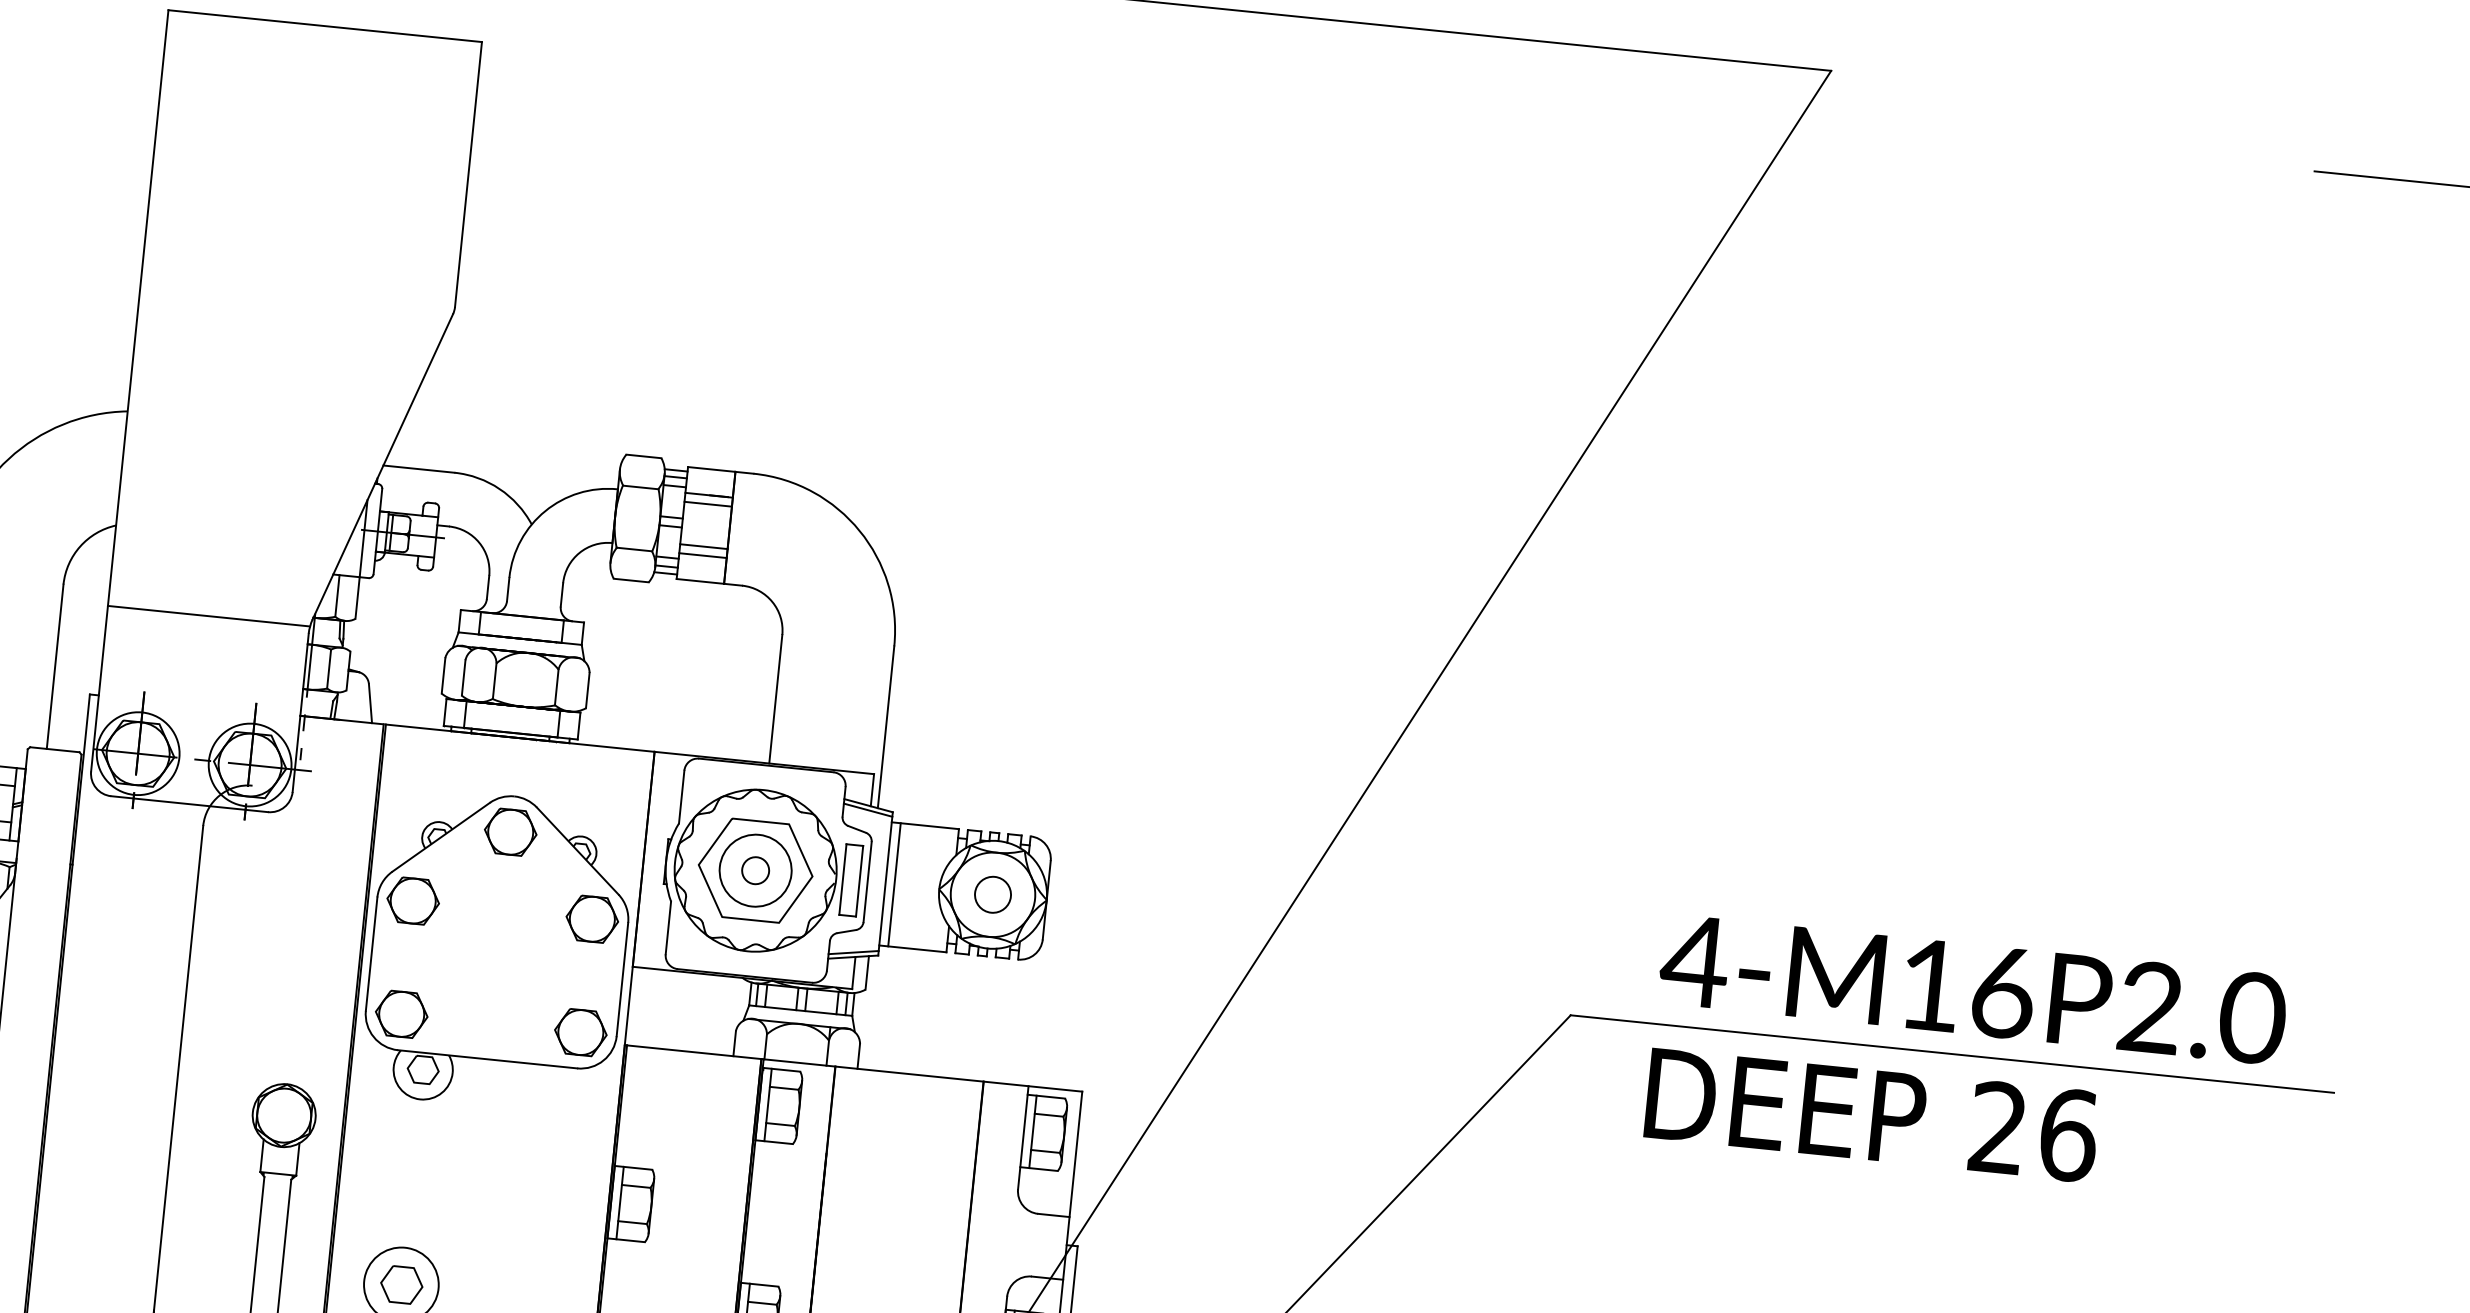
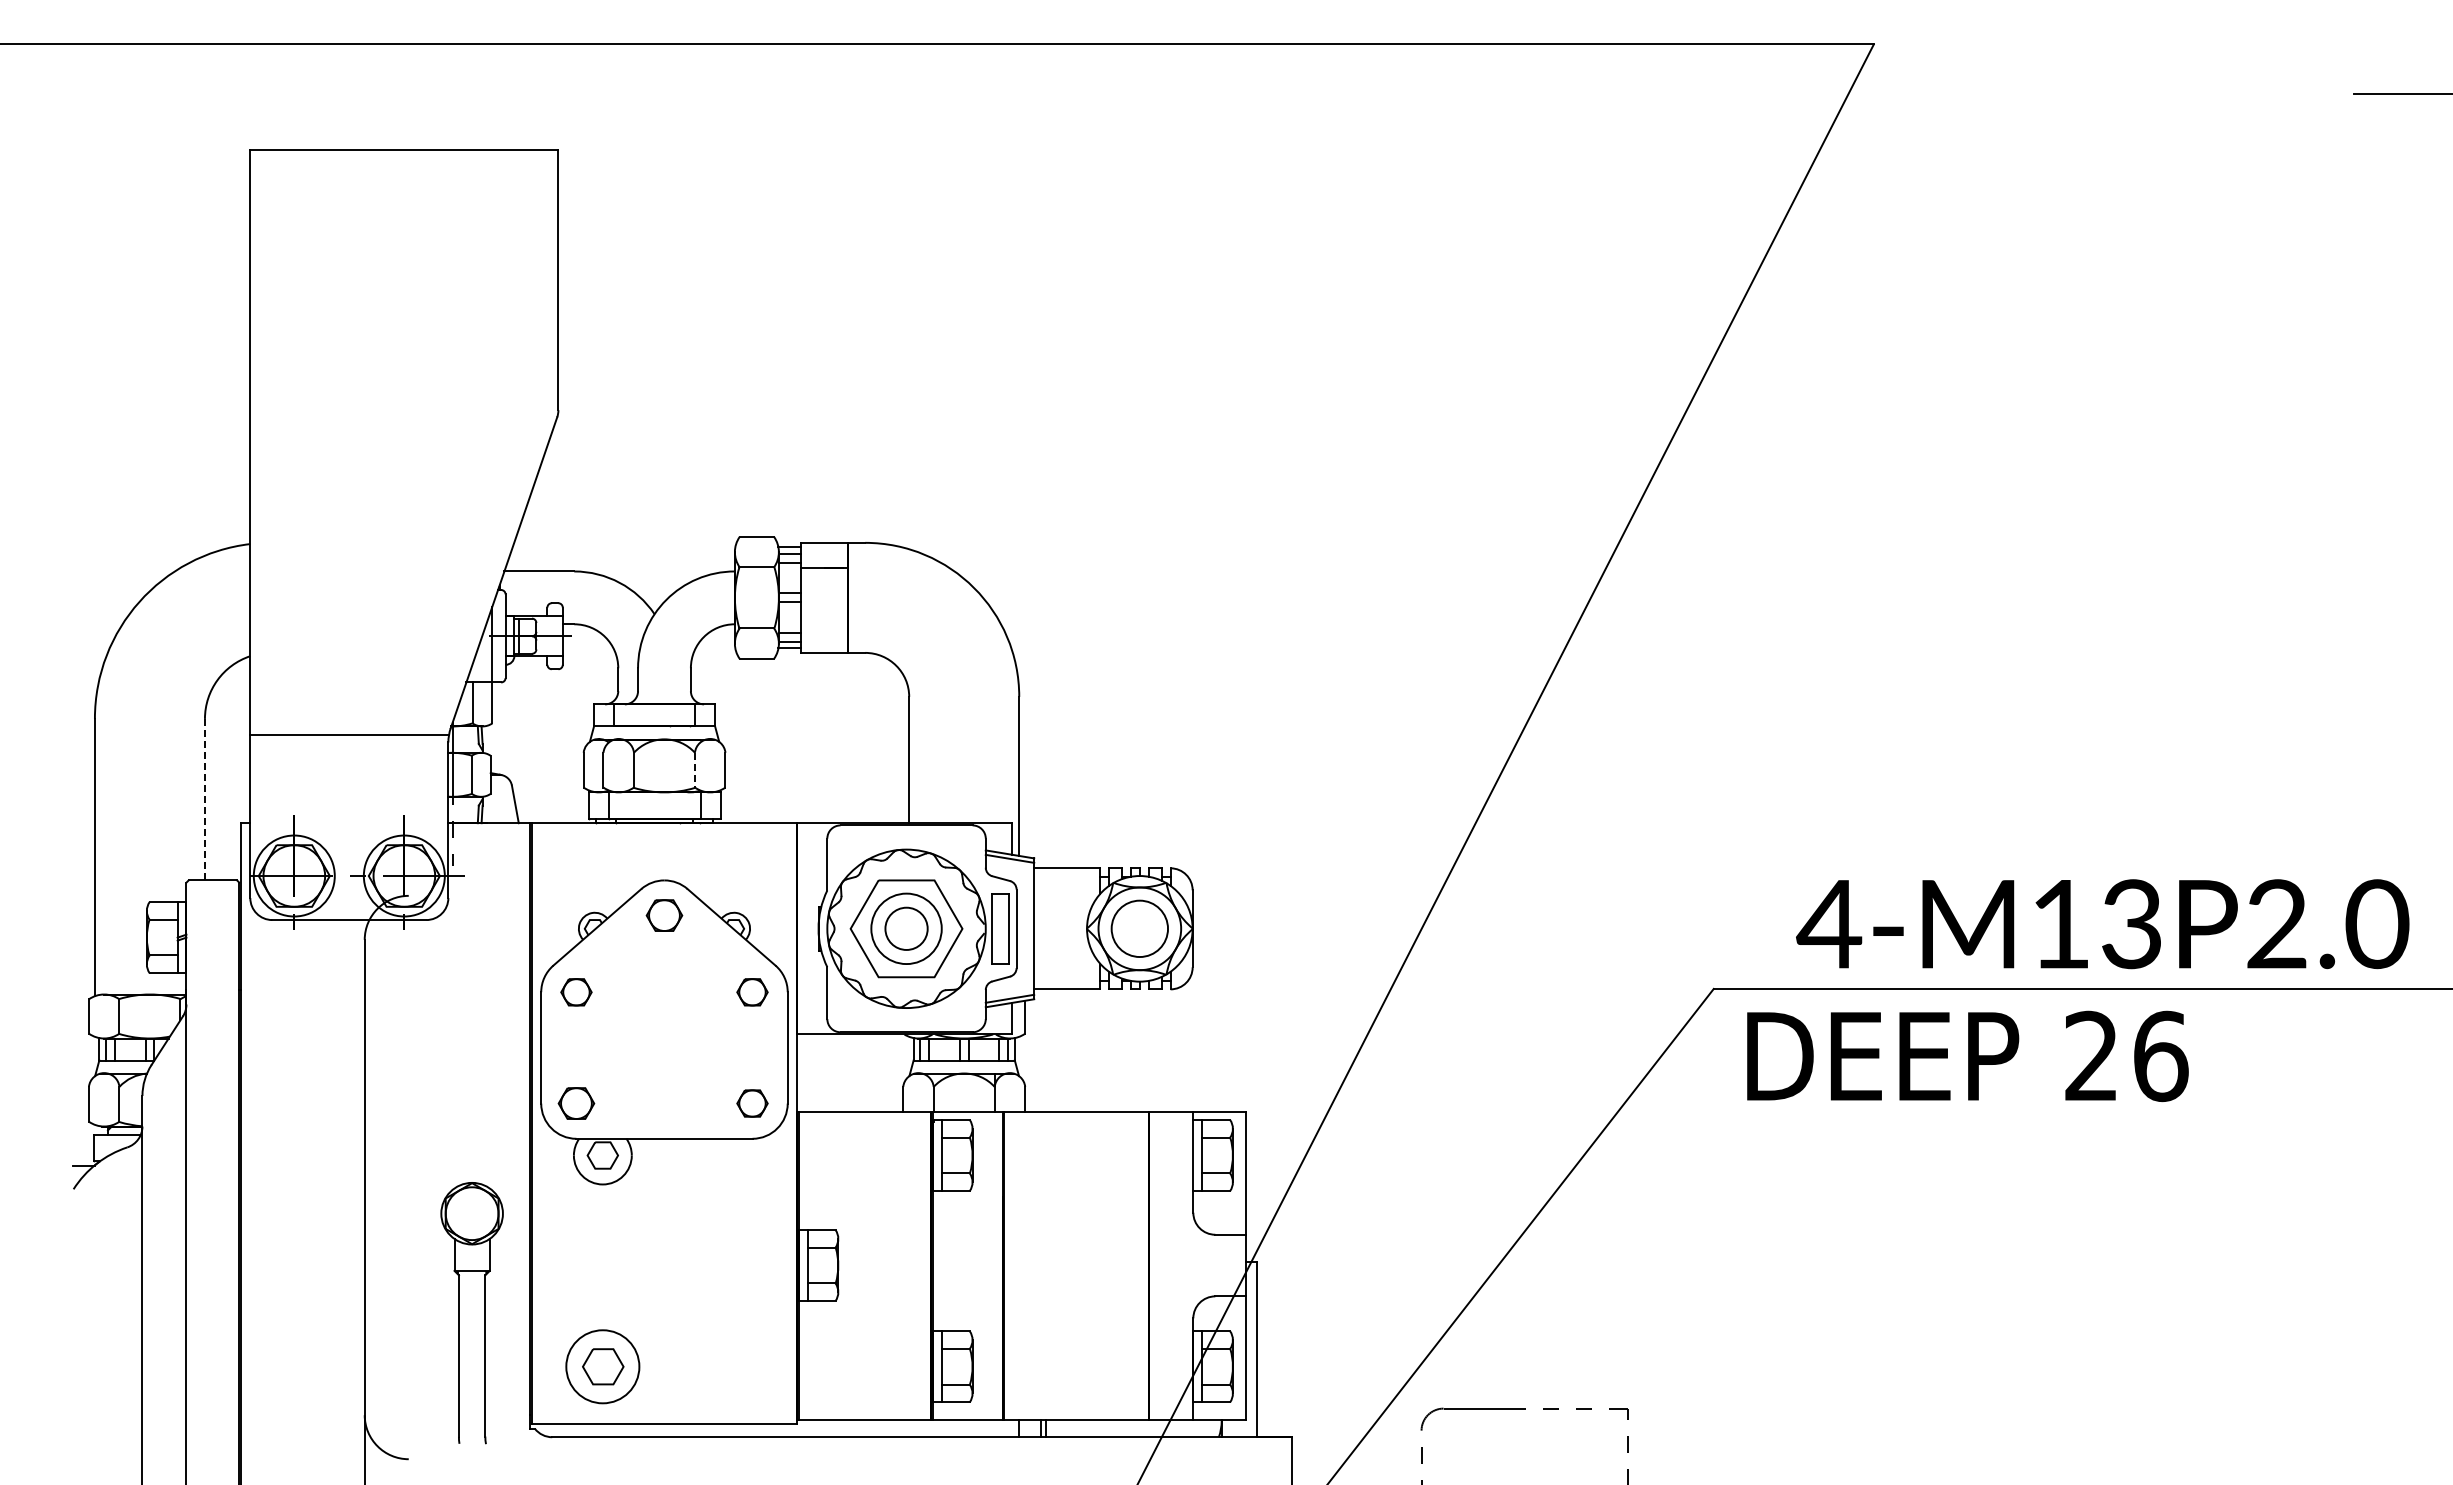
line: (707, 504) -> (823, 577), removed
line: (703, 546) -> (823, 618), removed
line: (702, 555) -> (823, 627), removed
line: (54, 666) -> (204, 799), solid -> dashed
line: (556, 687) -> (694, 770), solid -> dashed
part: (510, 832) -> (664, 915), size x0.7
circle: (755, 870) -> (906, 928), size x1.6
line: (895, 884) -> (1043, 928), removed
circle: (992, 894) -> (1139, 928), size x1.6
part: (413, 901) -> (576, 992), size x0.6
part: (592, 919) -> (752, 992), size x0.6
text: (2003, 992) -> (2132, 924), 4-M16P2.0 -> 4-M13P2.0
part: (401, 1014) -> (576, 1103), size x0.7
part: (580, 1032) -> (752, 1103), size x0.6
text: (1871, 1114) -> (1967, 1055), moved

